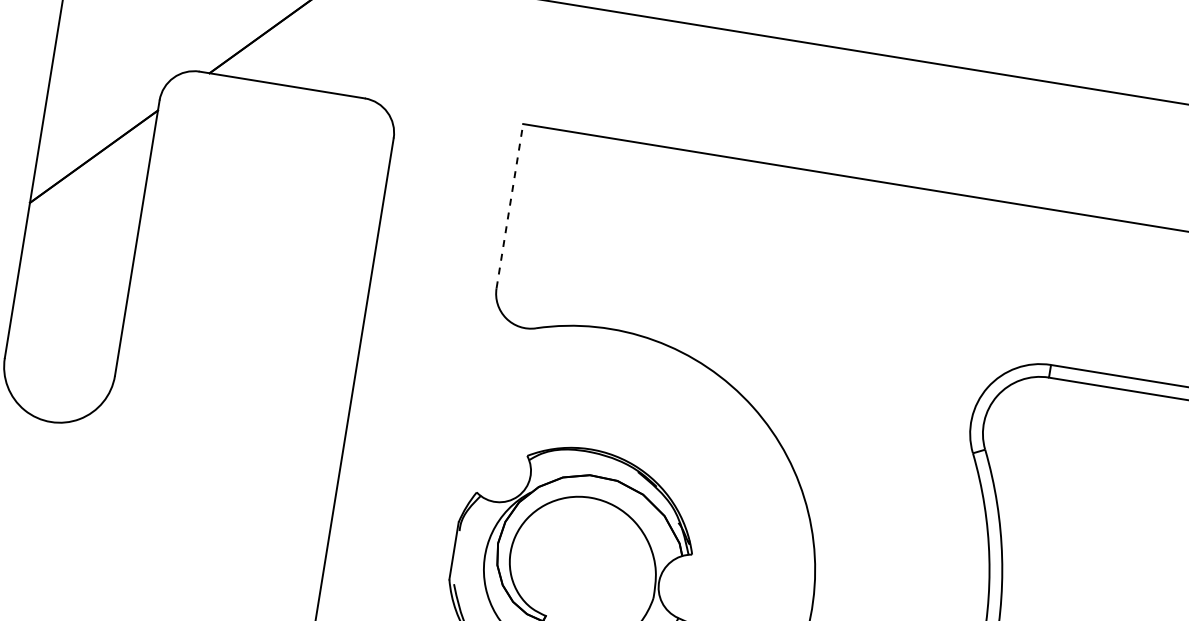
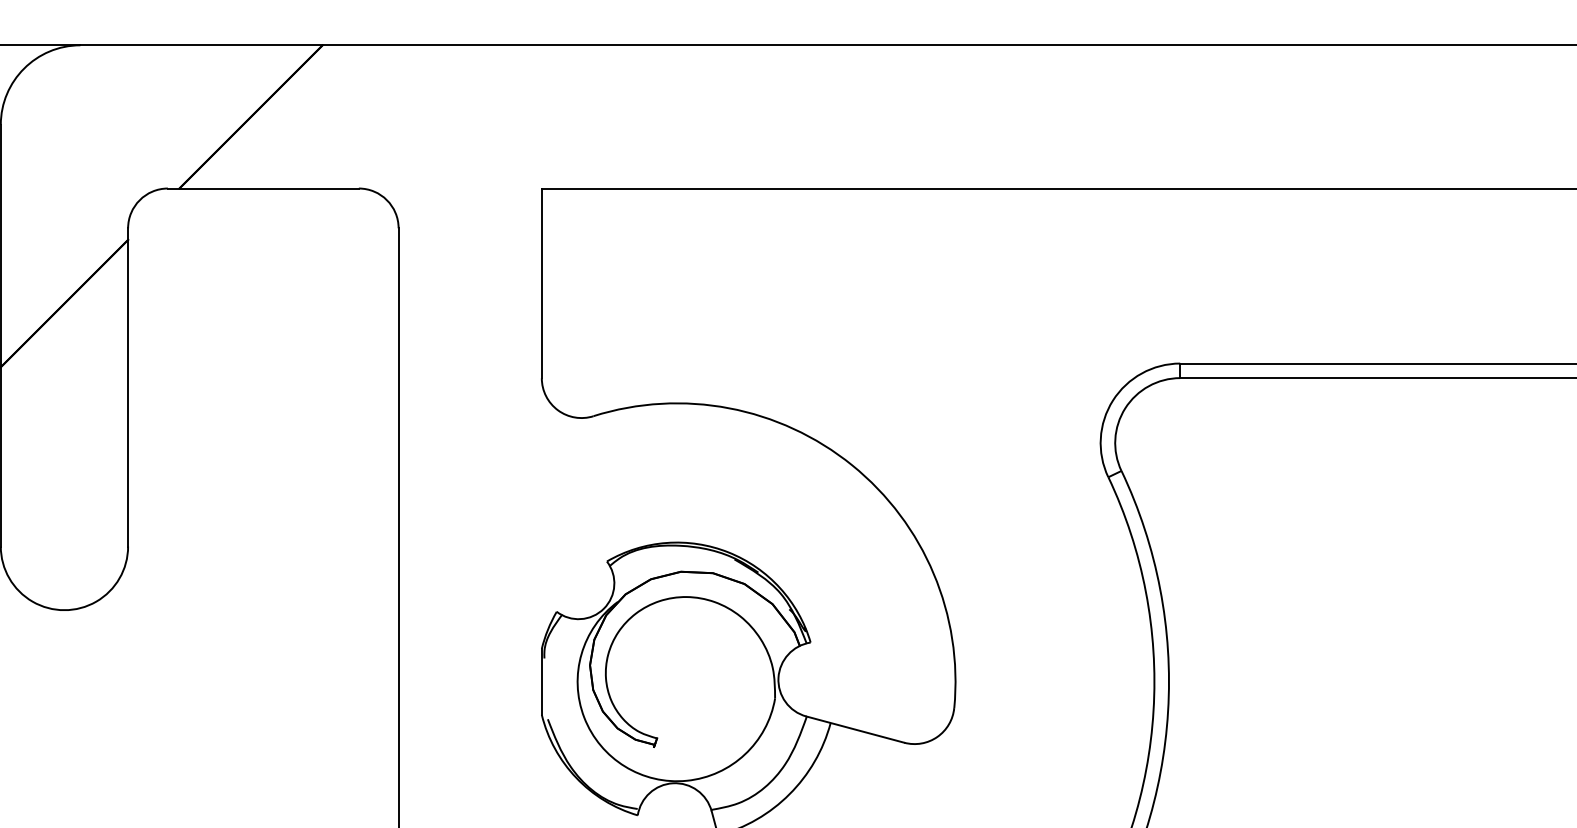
line: (509, 206) -> (541, 283), dashed -> solid

